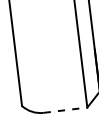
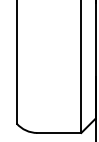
line: (65, 109) -> (59, 132), dashed -> solid

